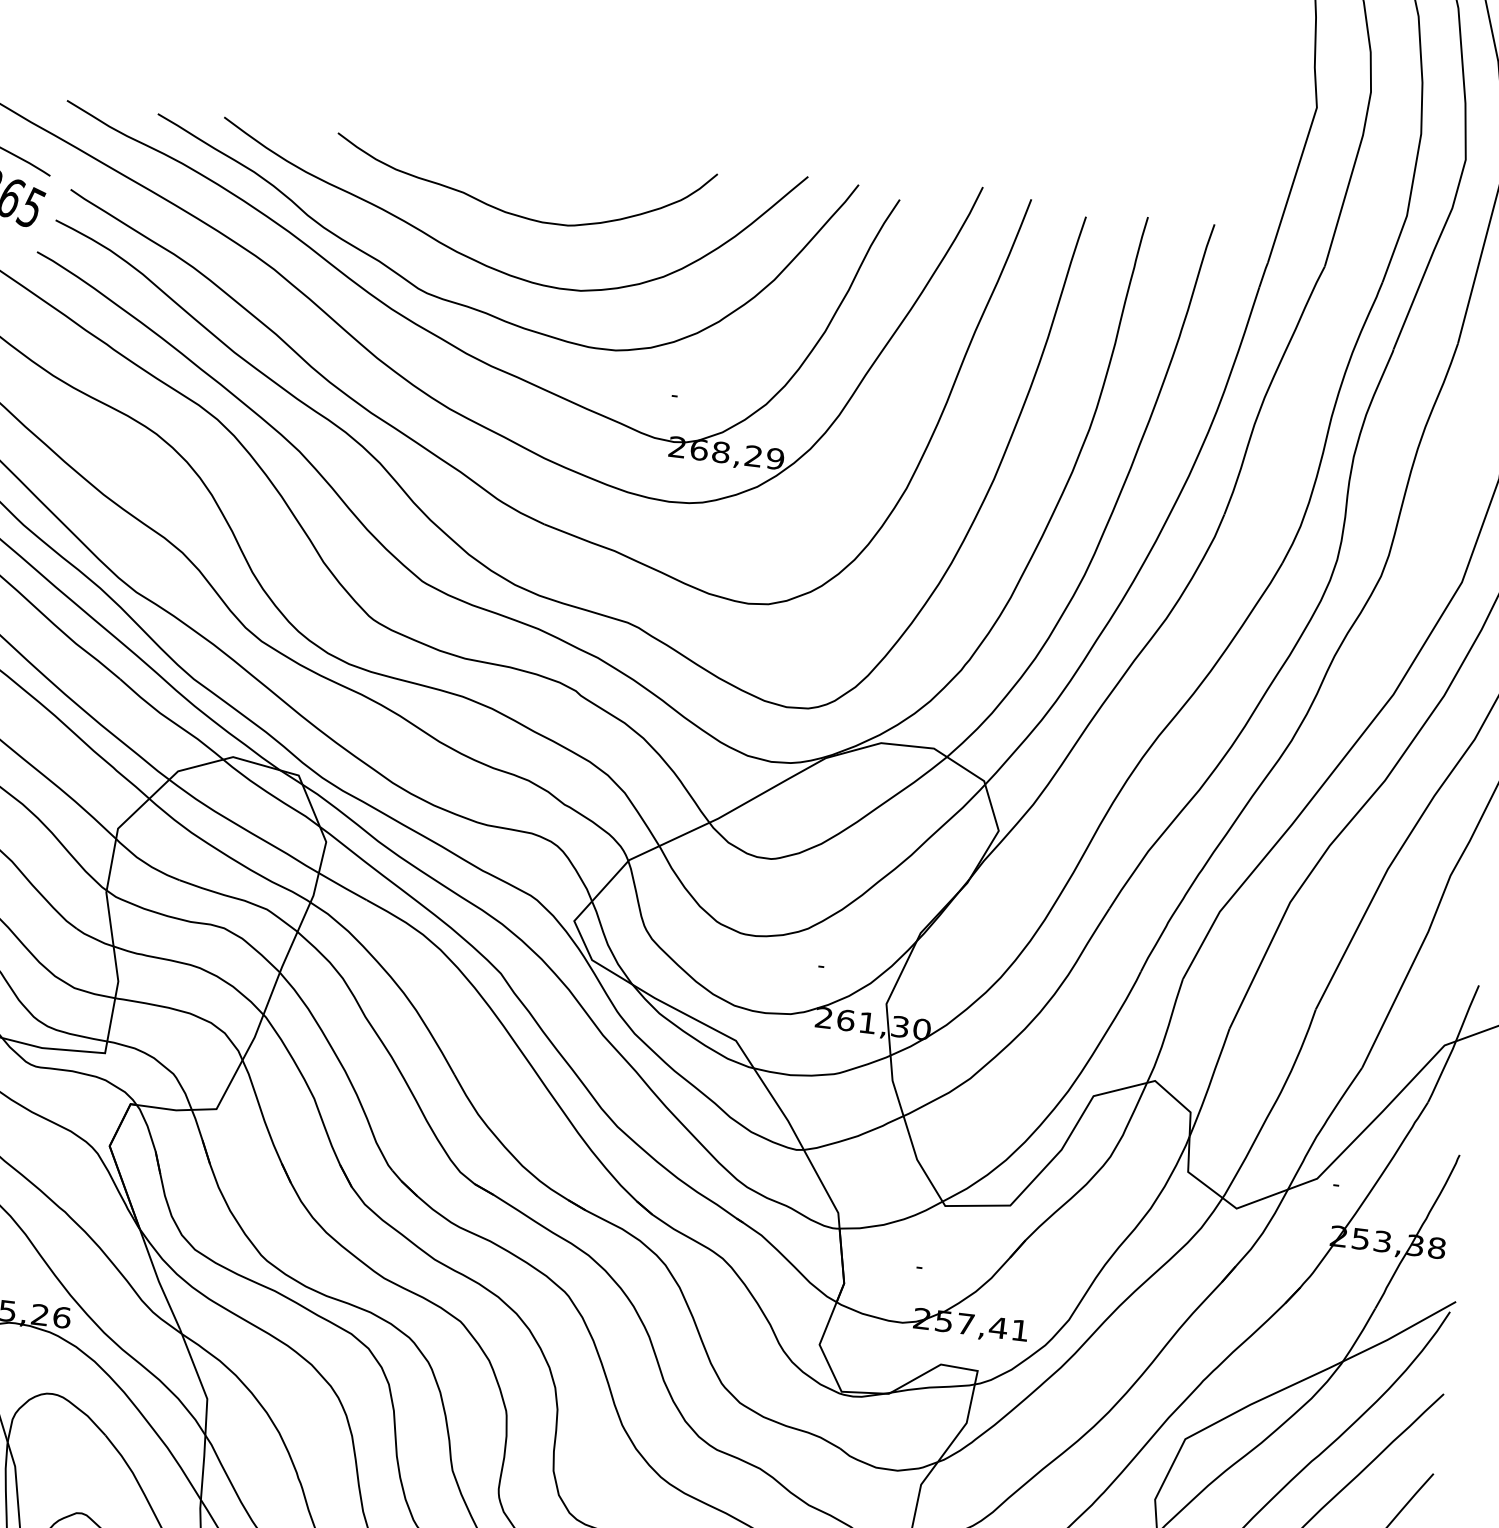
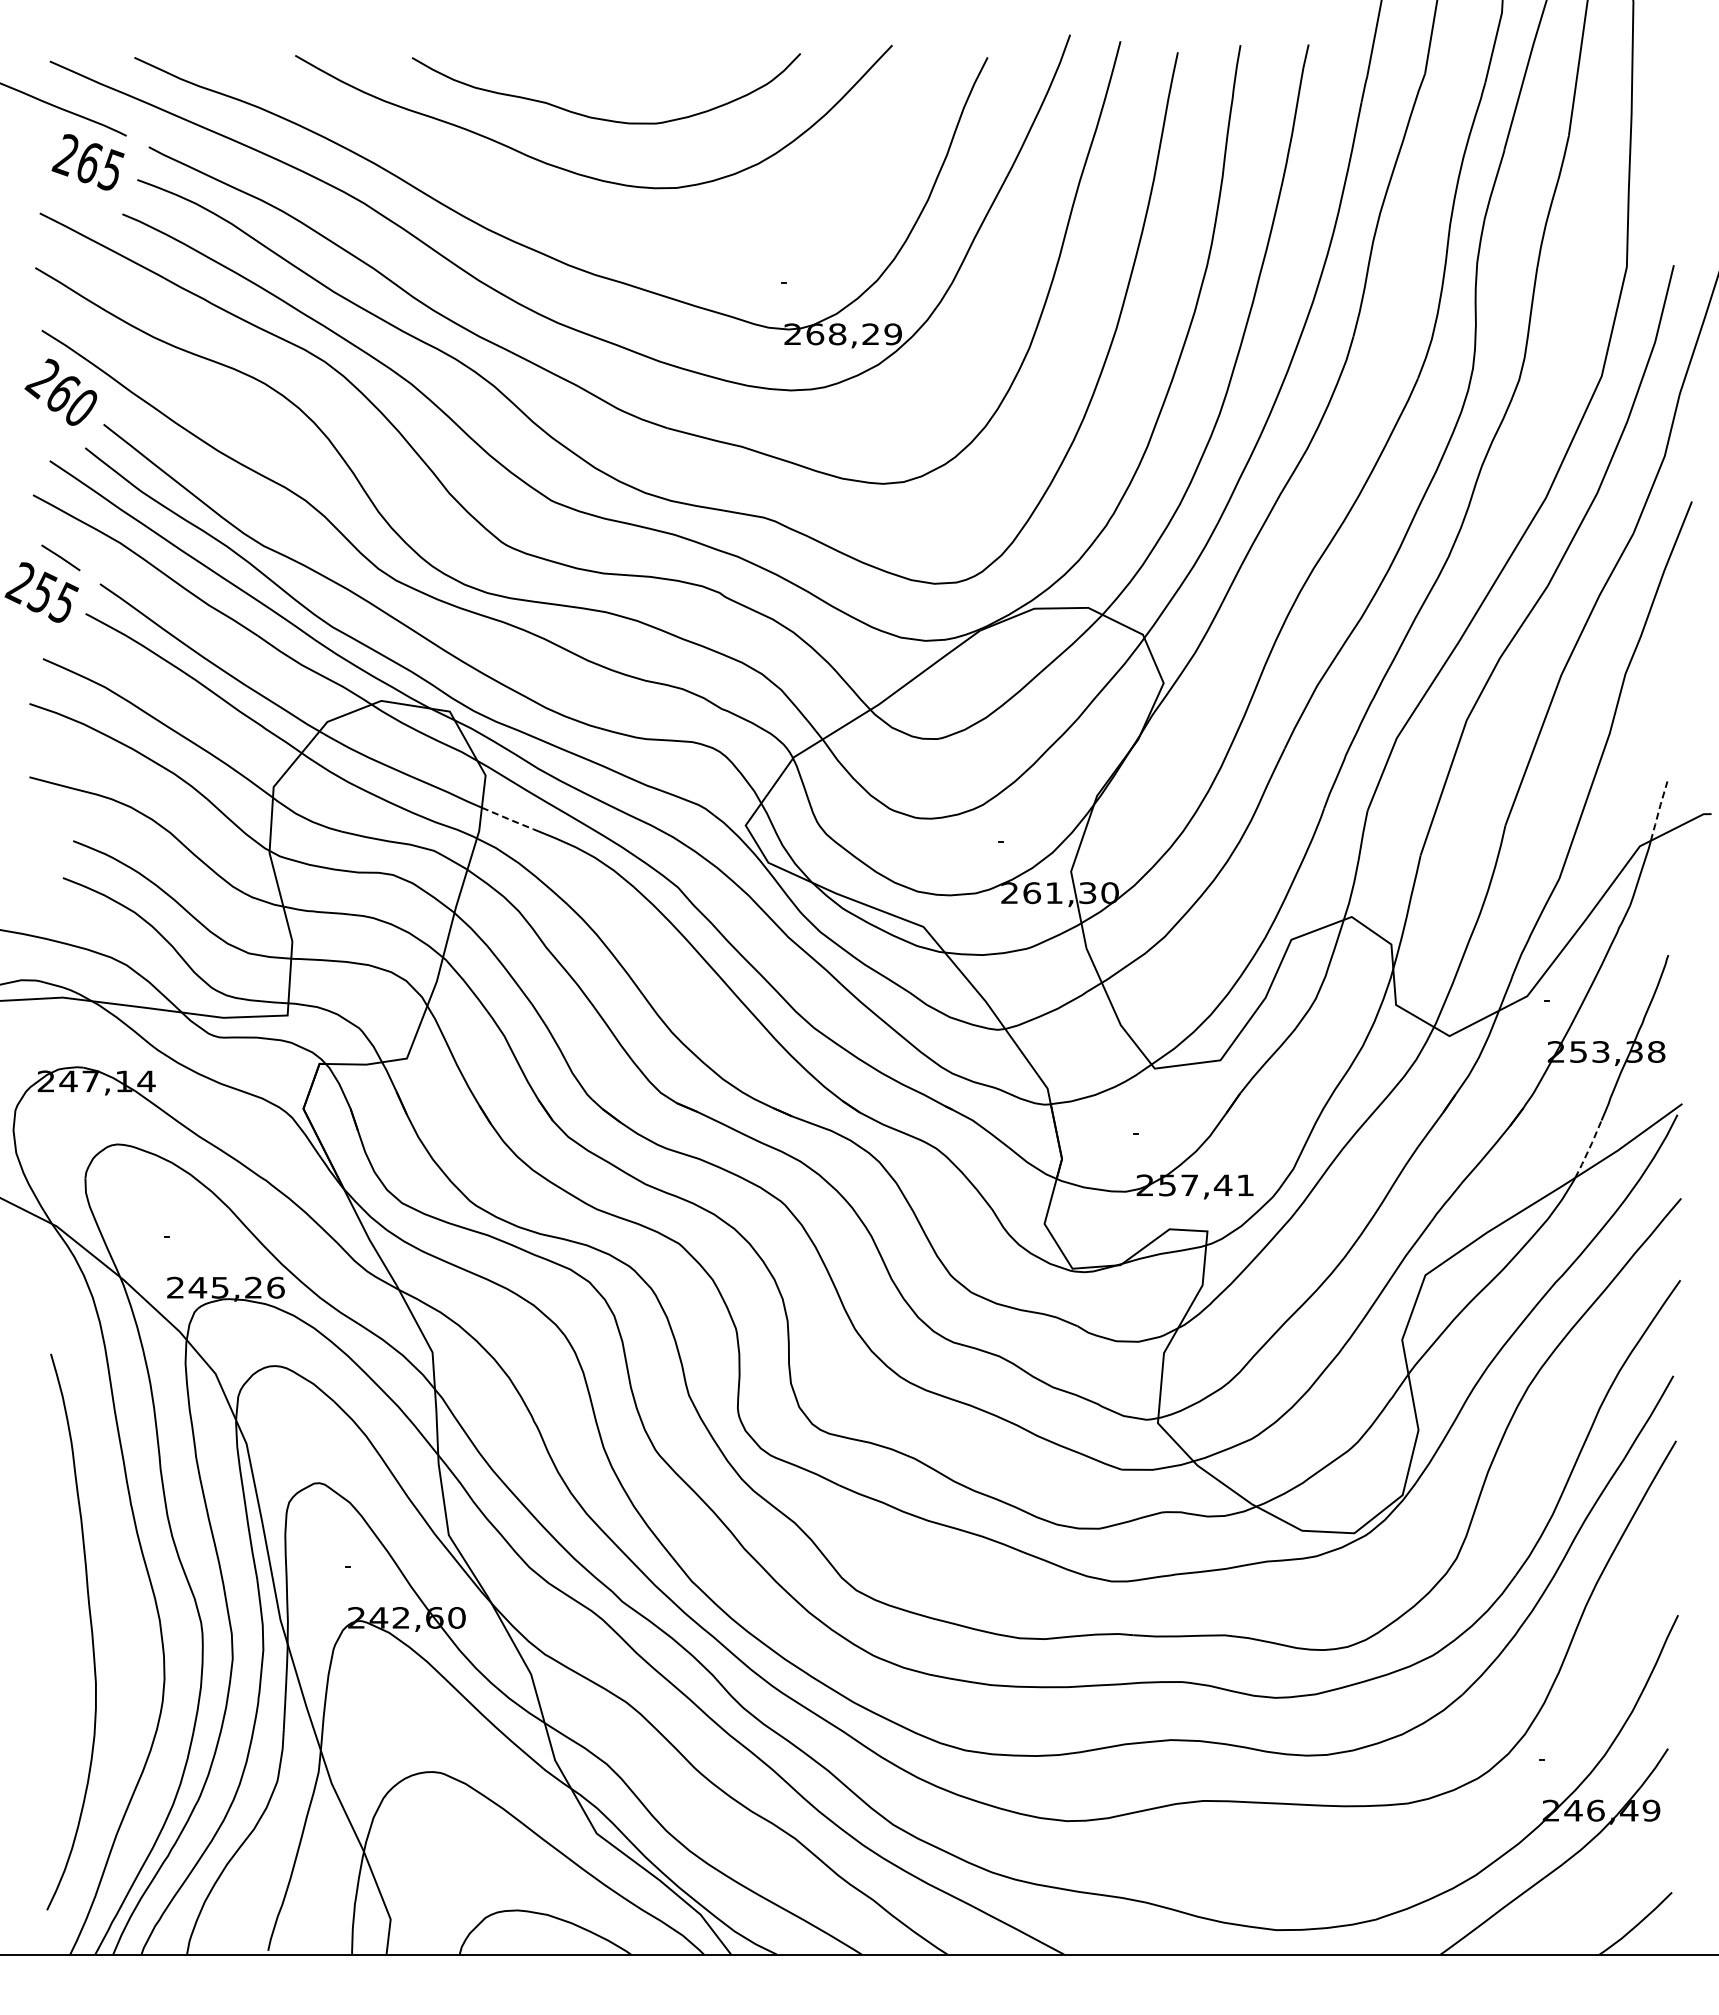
curve: (476, 308) -> (573, 218), removed
line: (342, 886) -> (507, 818), solid -> dashed
line: (1467, 1012) -> (1659, 810), solid -> dashed
line: (1360, 1335) -> (1589, 1149), solid -> dashed

